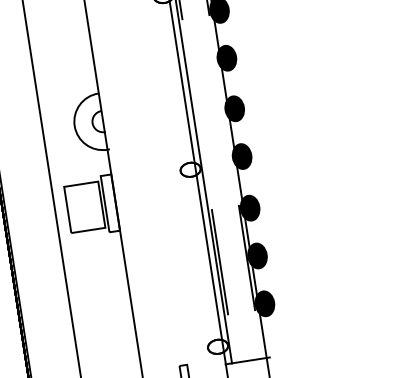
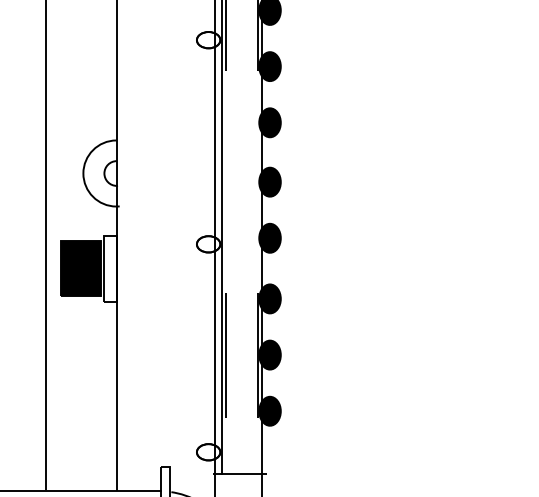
fill: (84, 207) -> (80, 268), added

